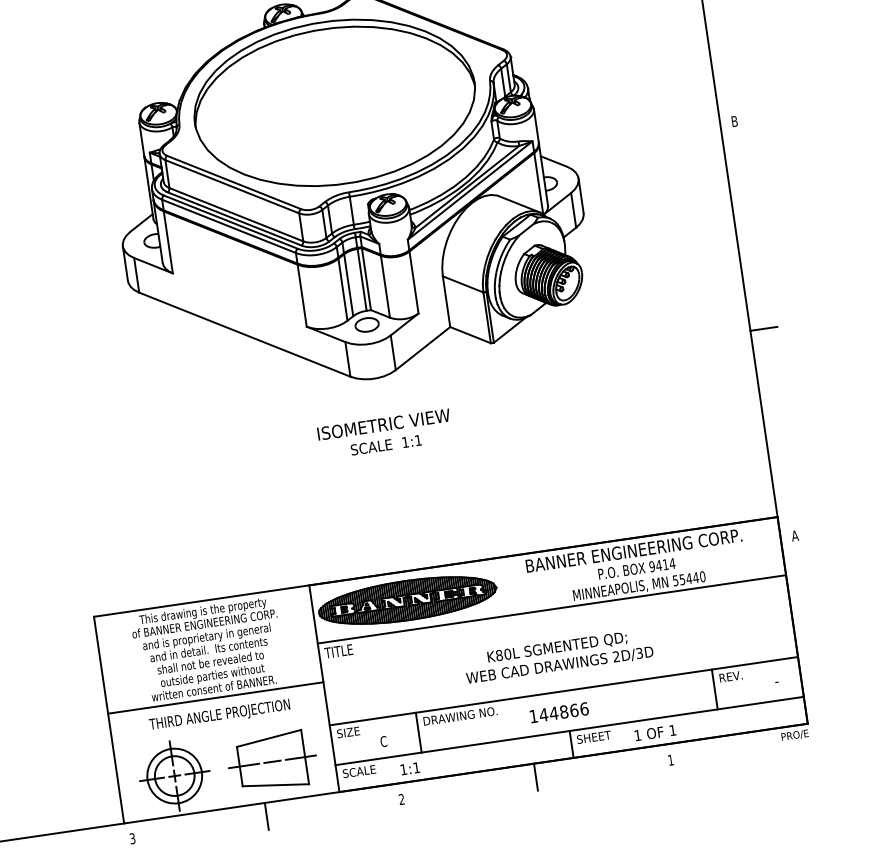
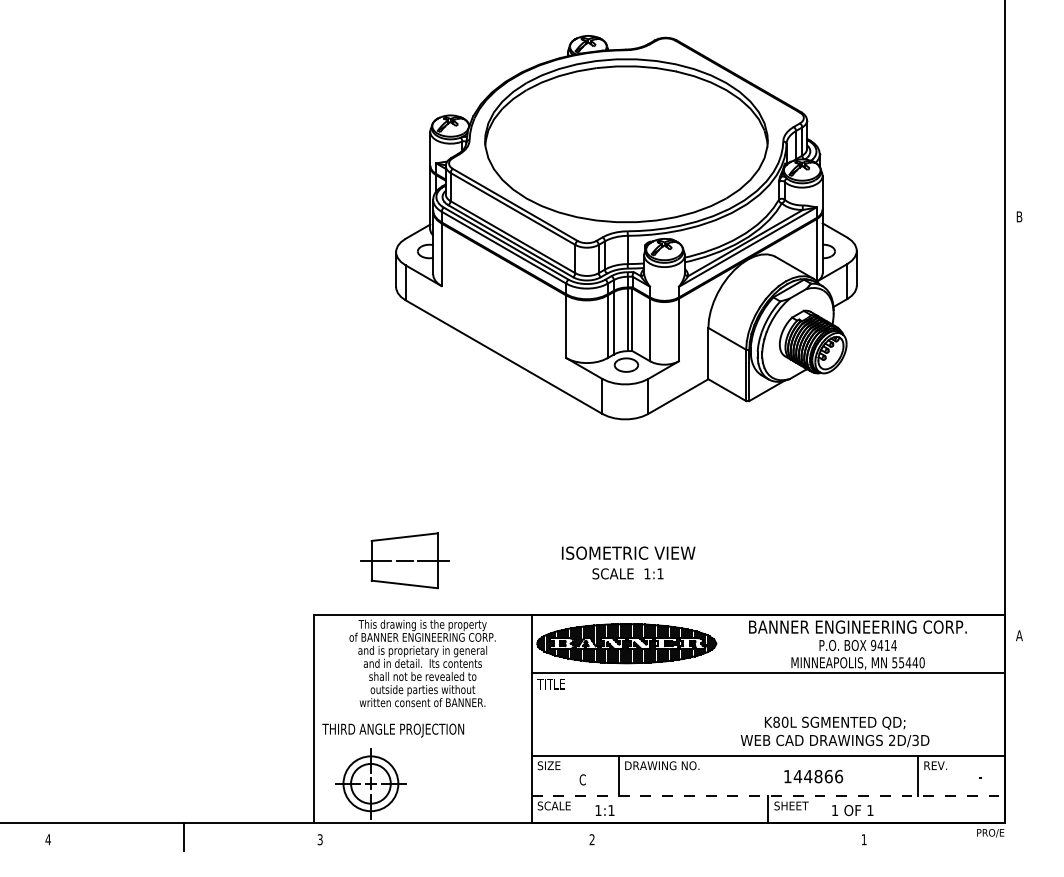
line: (763, 329) -> (1018, 426), removed
text: (385, 433) -> (628, 562), moved
text: (558, 656) -> (834, 731), moved
line: (215, 698) -> (422, 712), removed
text: (559, 712) -> (813, 776), moved
text: (220, 715) -> (393, 730), moved
line: (569, 731) -> (768, 796), solid -> dashed
part: (272, 761) -> (404, 560), moved
line: (536, 776) -> (728, 836), removed
line: (267, 815) -> (456, 836), removed

